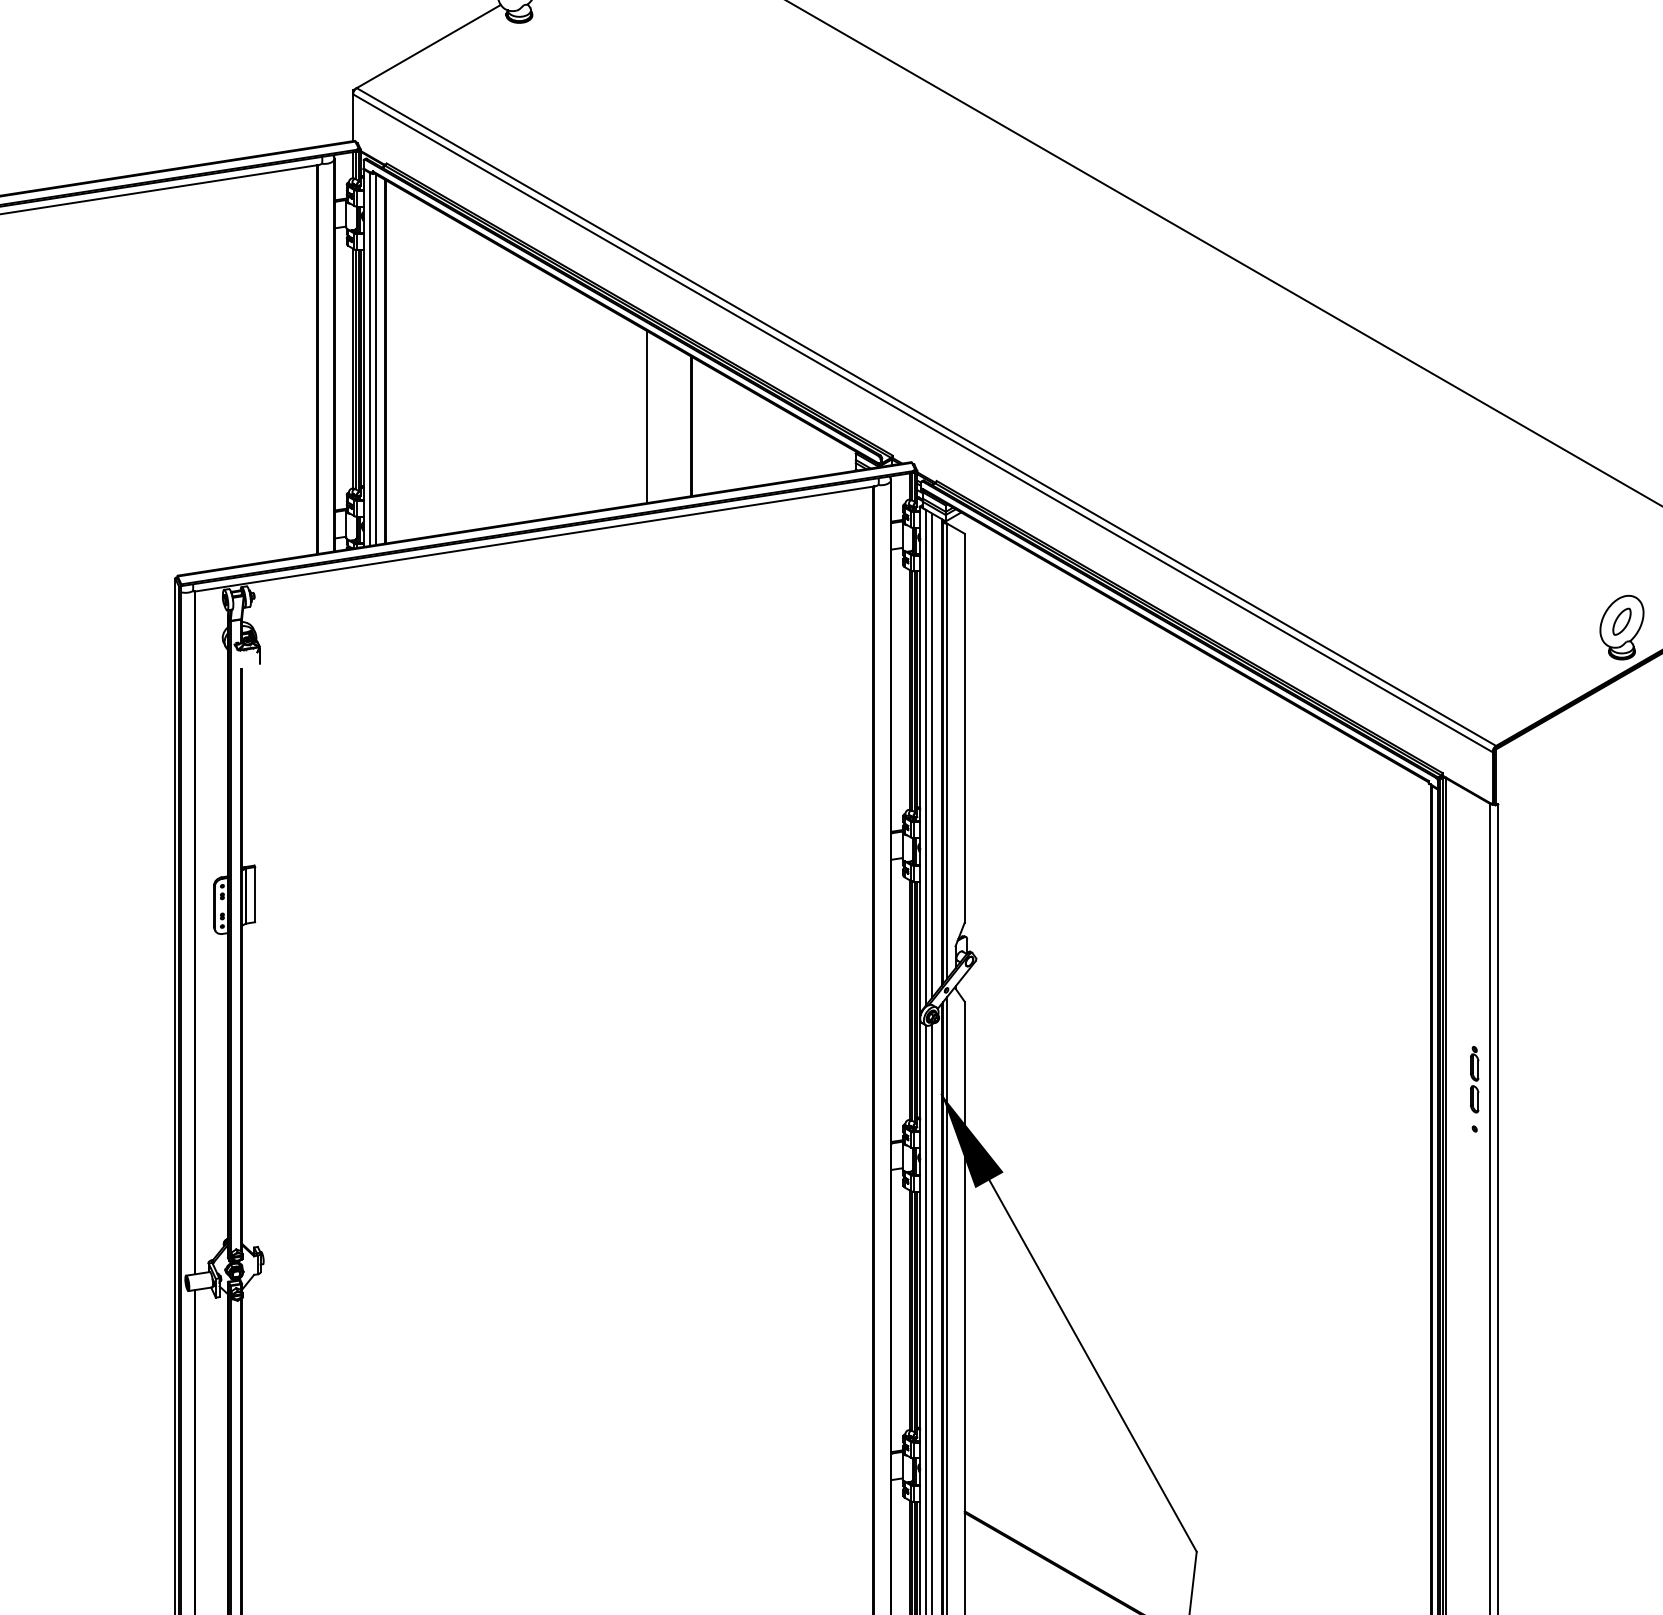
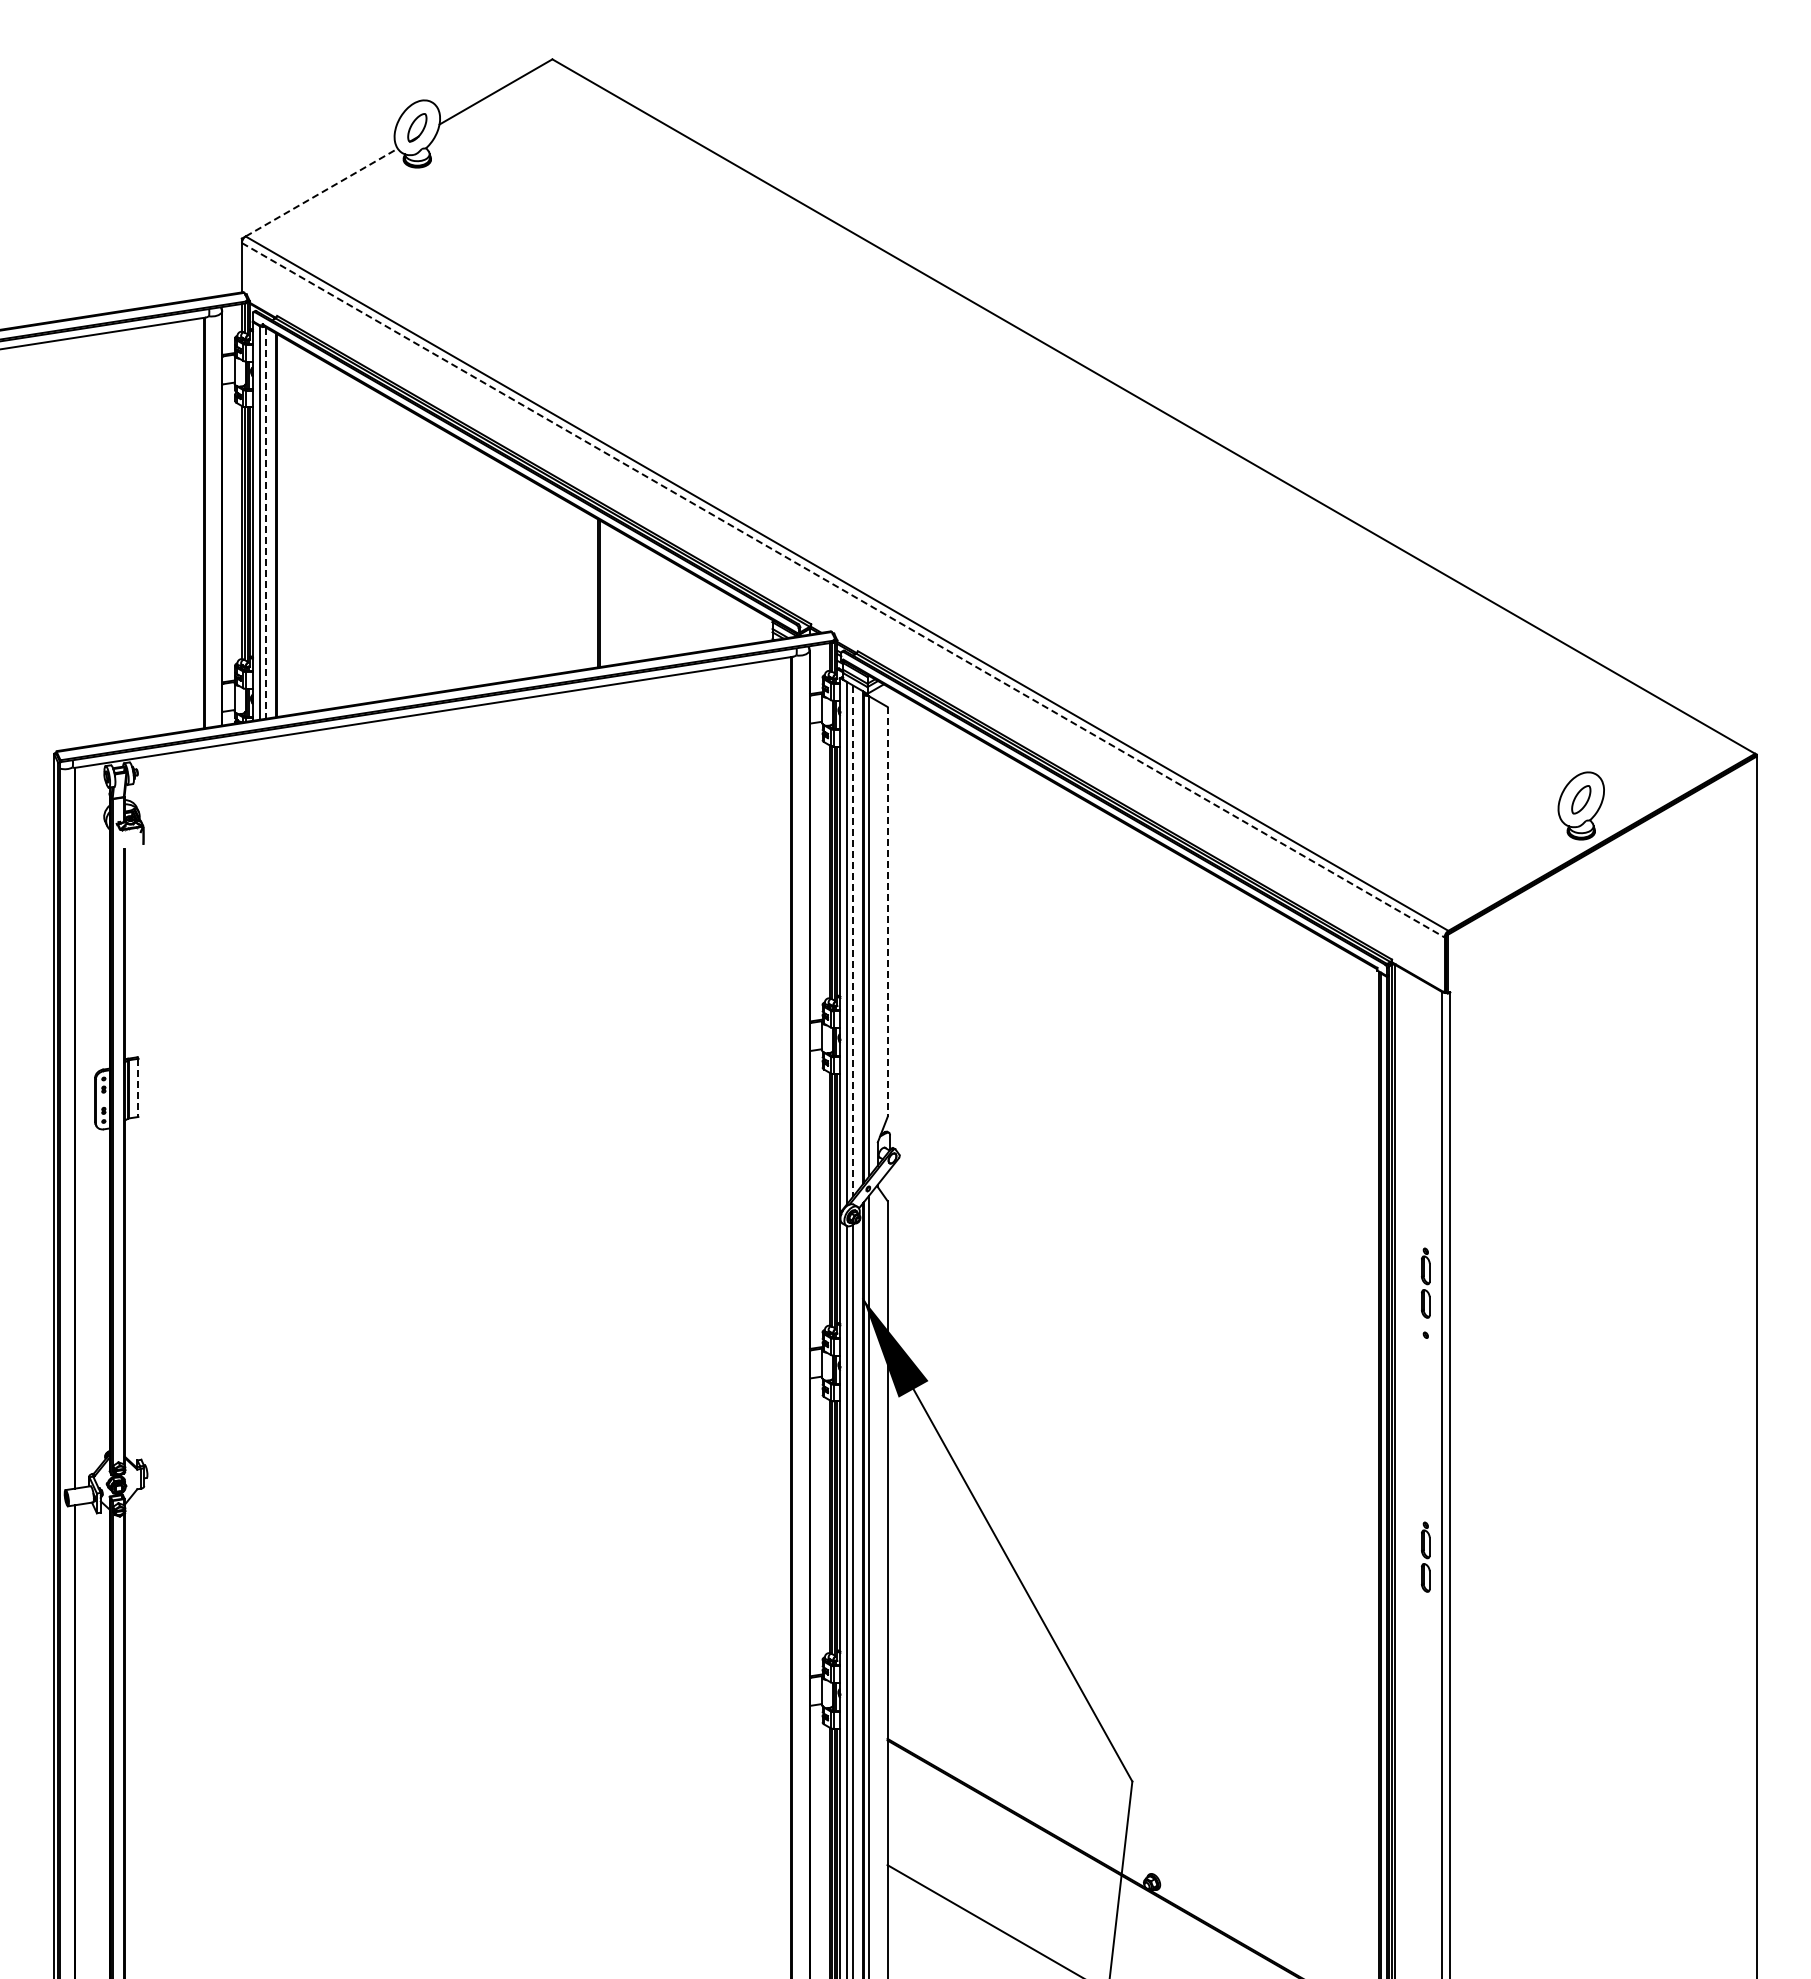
line: (428, 46) -> (321, 192), solid -> dashed
line: (375, 360) -> (265, 523), solid -> dashed
line: (647, 416) -> (552, 583), removed
line: (923, 423) -> (843, 590), solid -> dashed
line: (964, 728) -> (887, 912), solid -> dashed
line: (932, 756) -> (853, 941), solid -> dashed
line: (255, 895) -> (138, 1088), solid -> dashed
part: (1474, 1338) -> (1425, 1556), added

